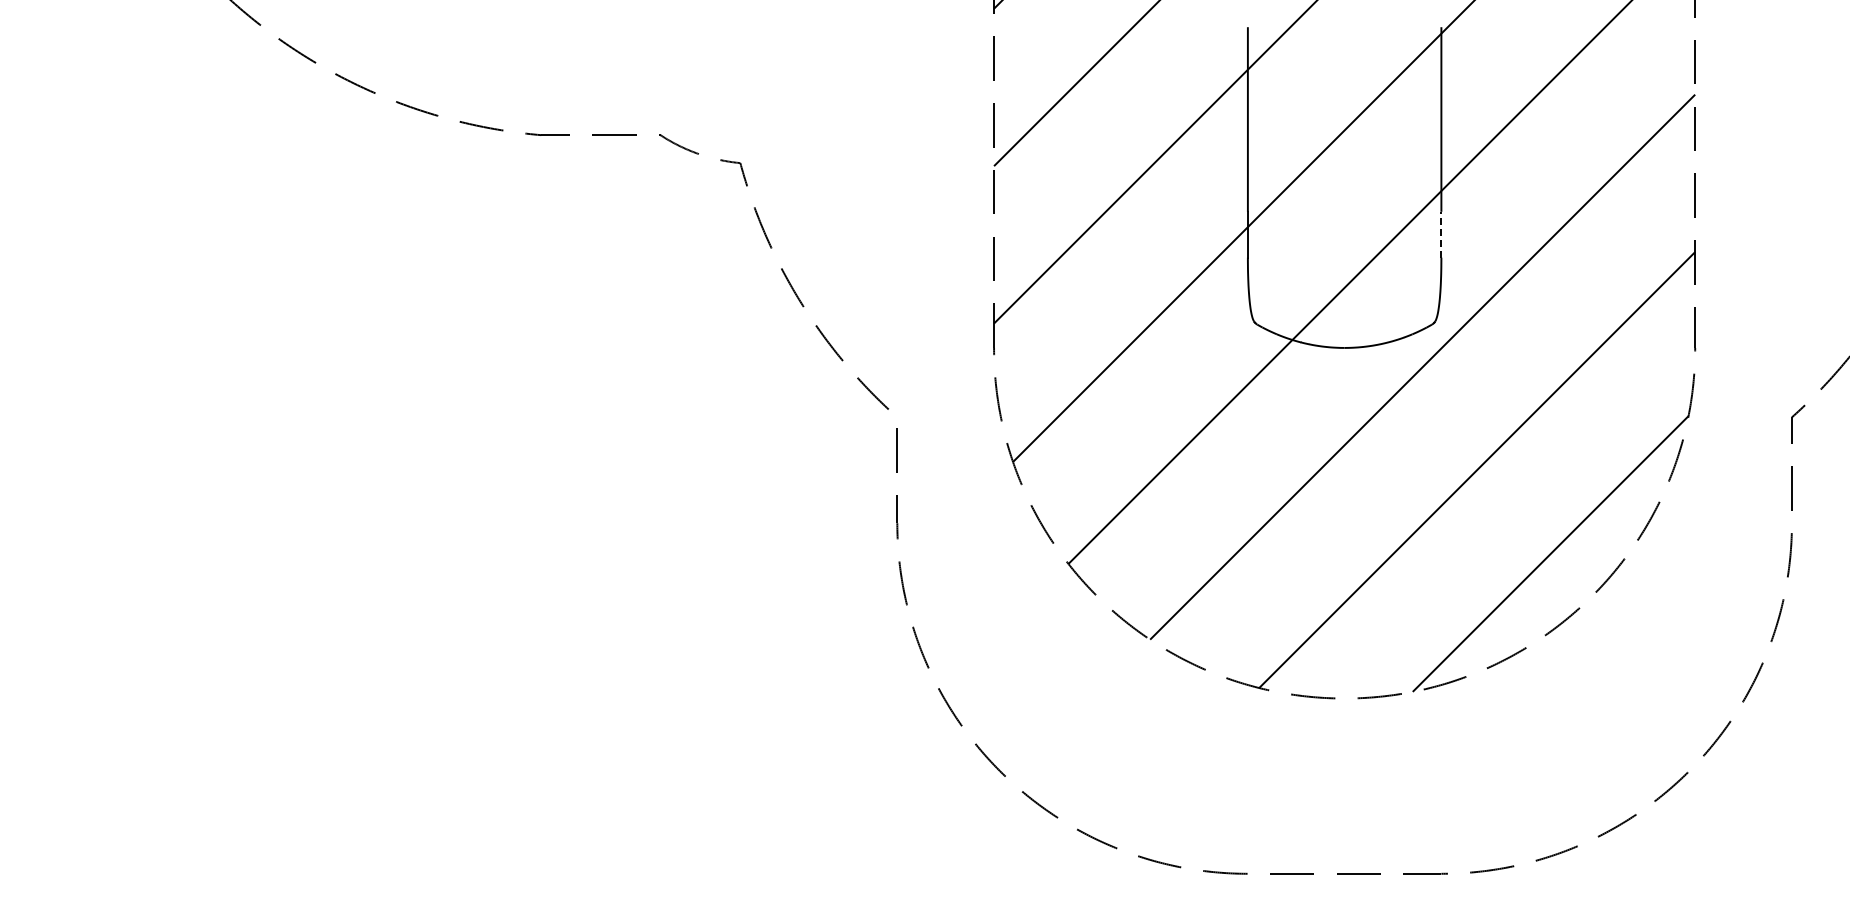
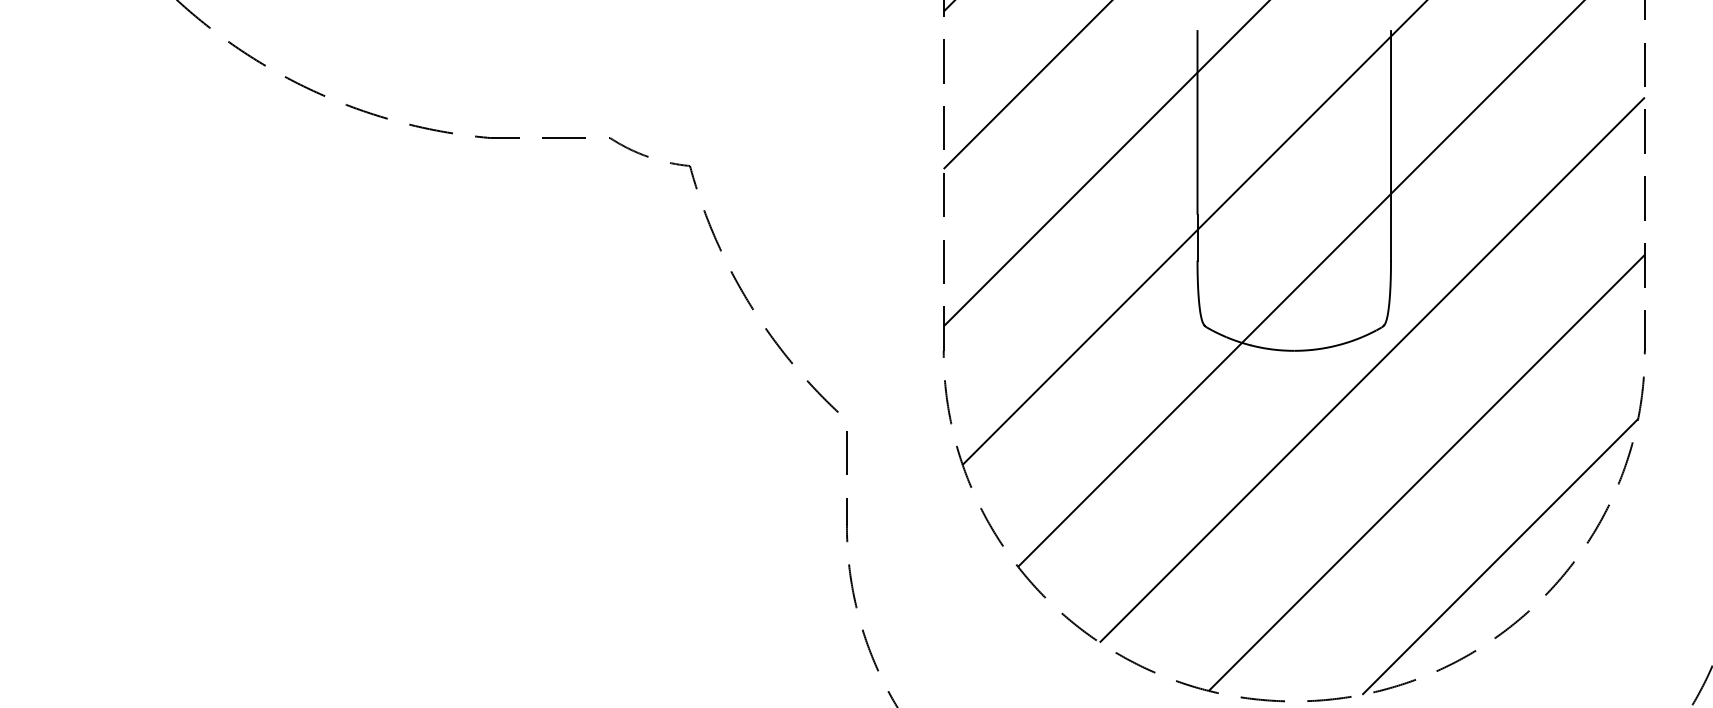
line: (1441, 234) -> (1391, 237), dashed -> solid

